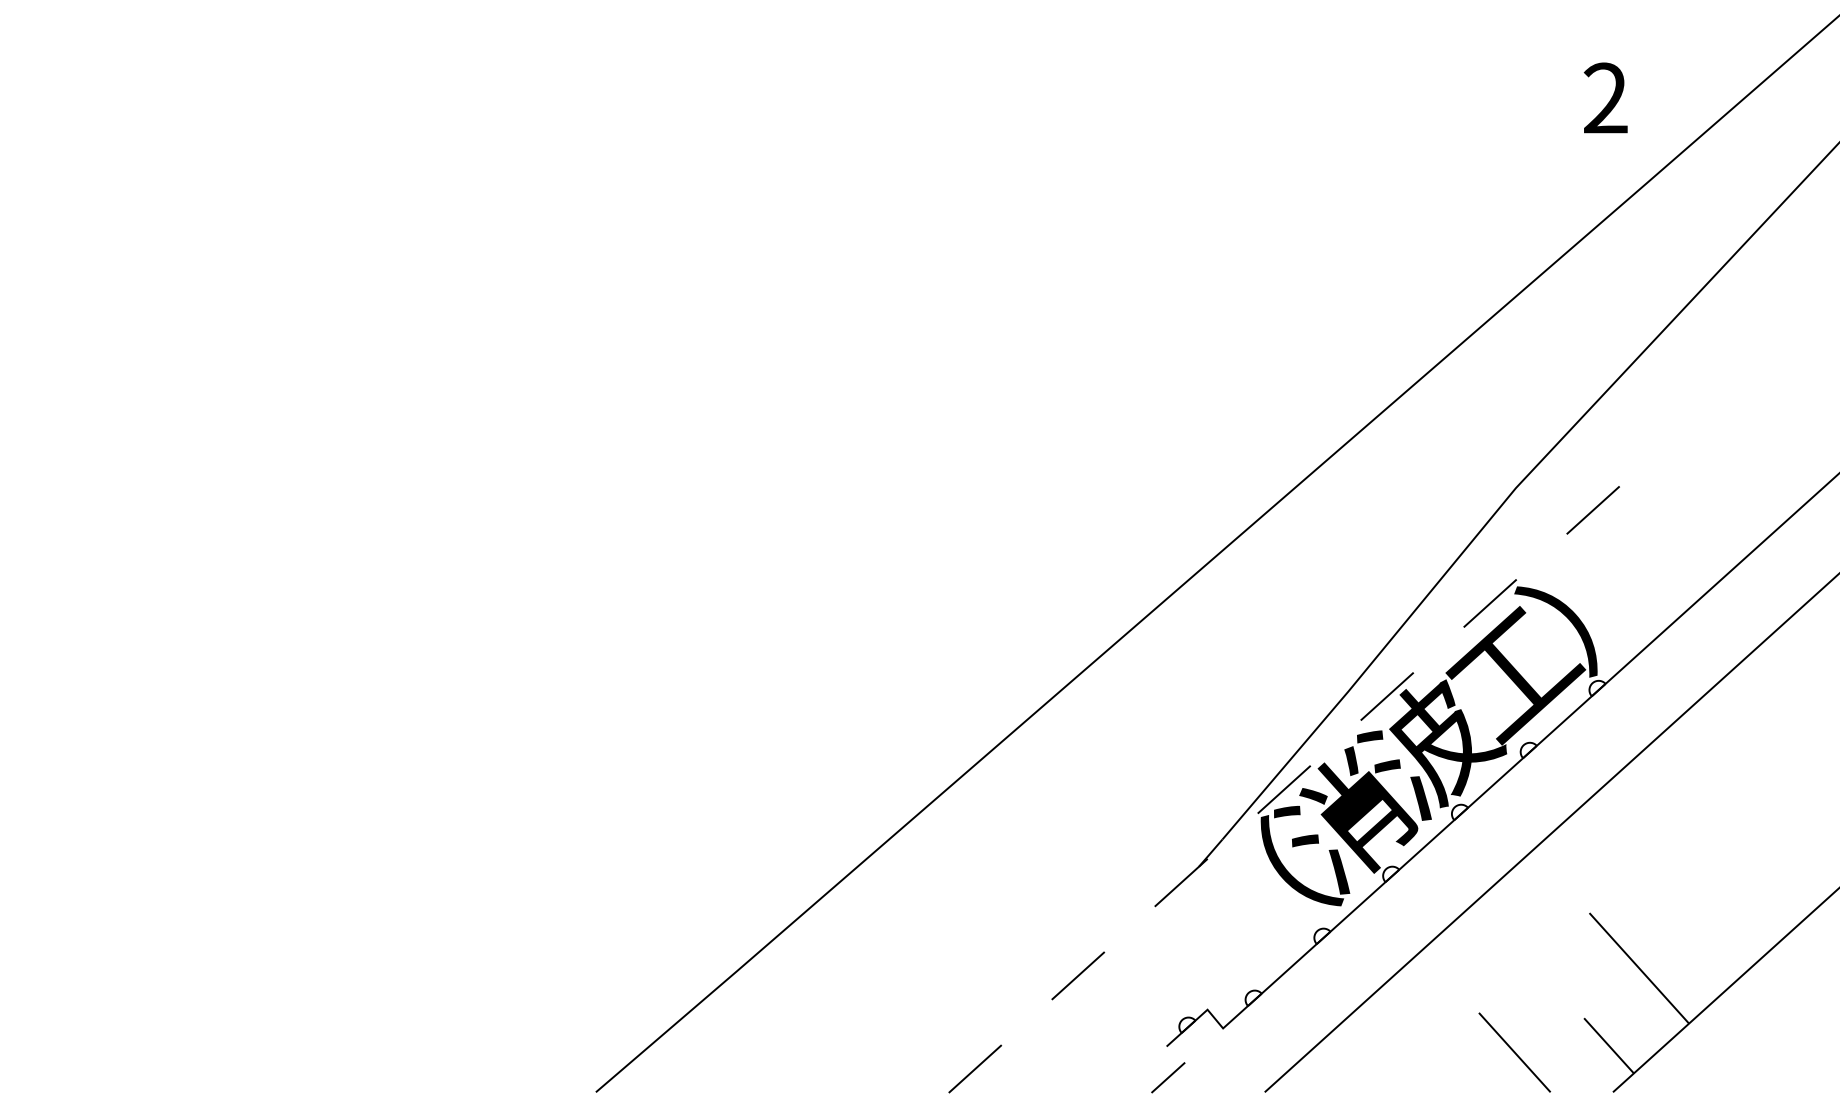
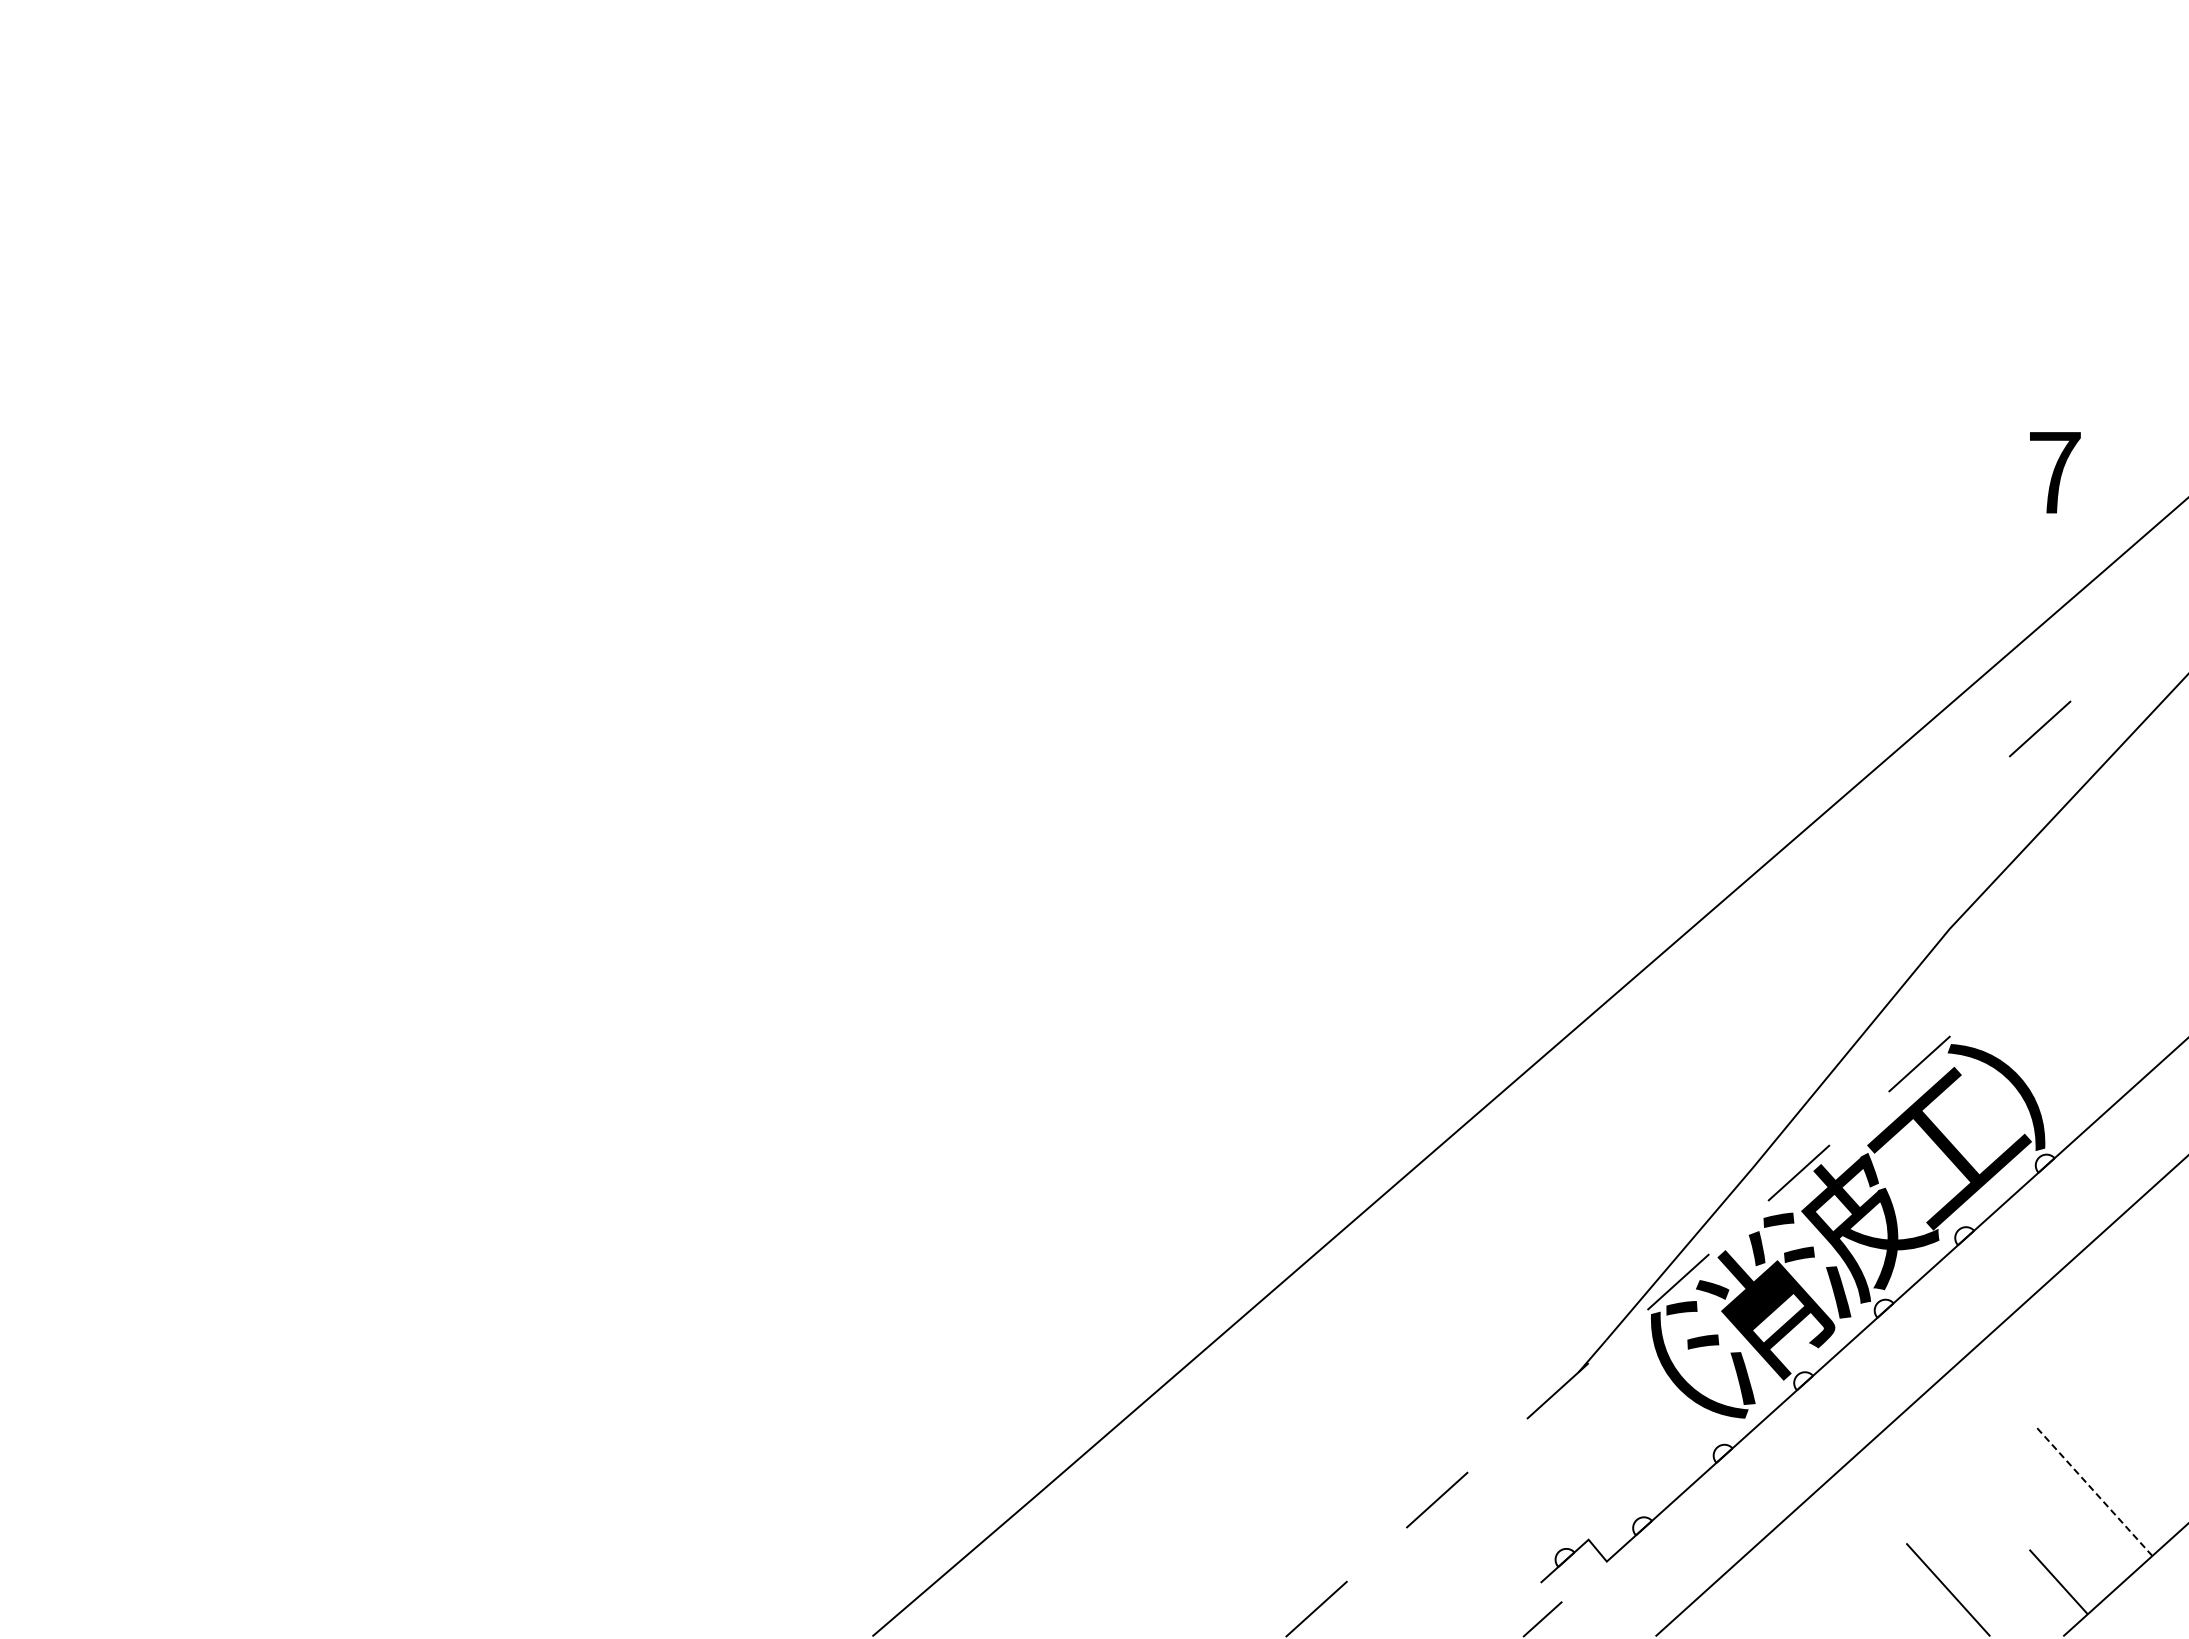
text: (1605, 97) -> (2054, 471), 2 -> 7
line: (1593, 509) -> (2040, 728), moved
line: (1638, 967) -> (2093, 1490), solid -> dashed

